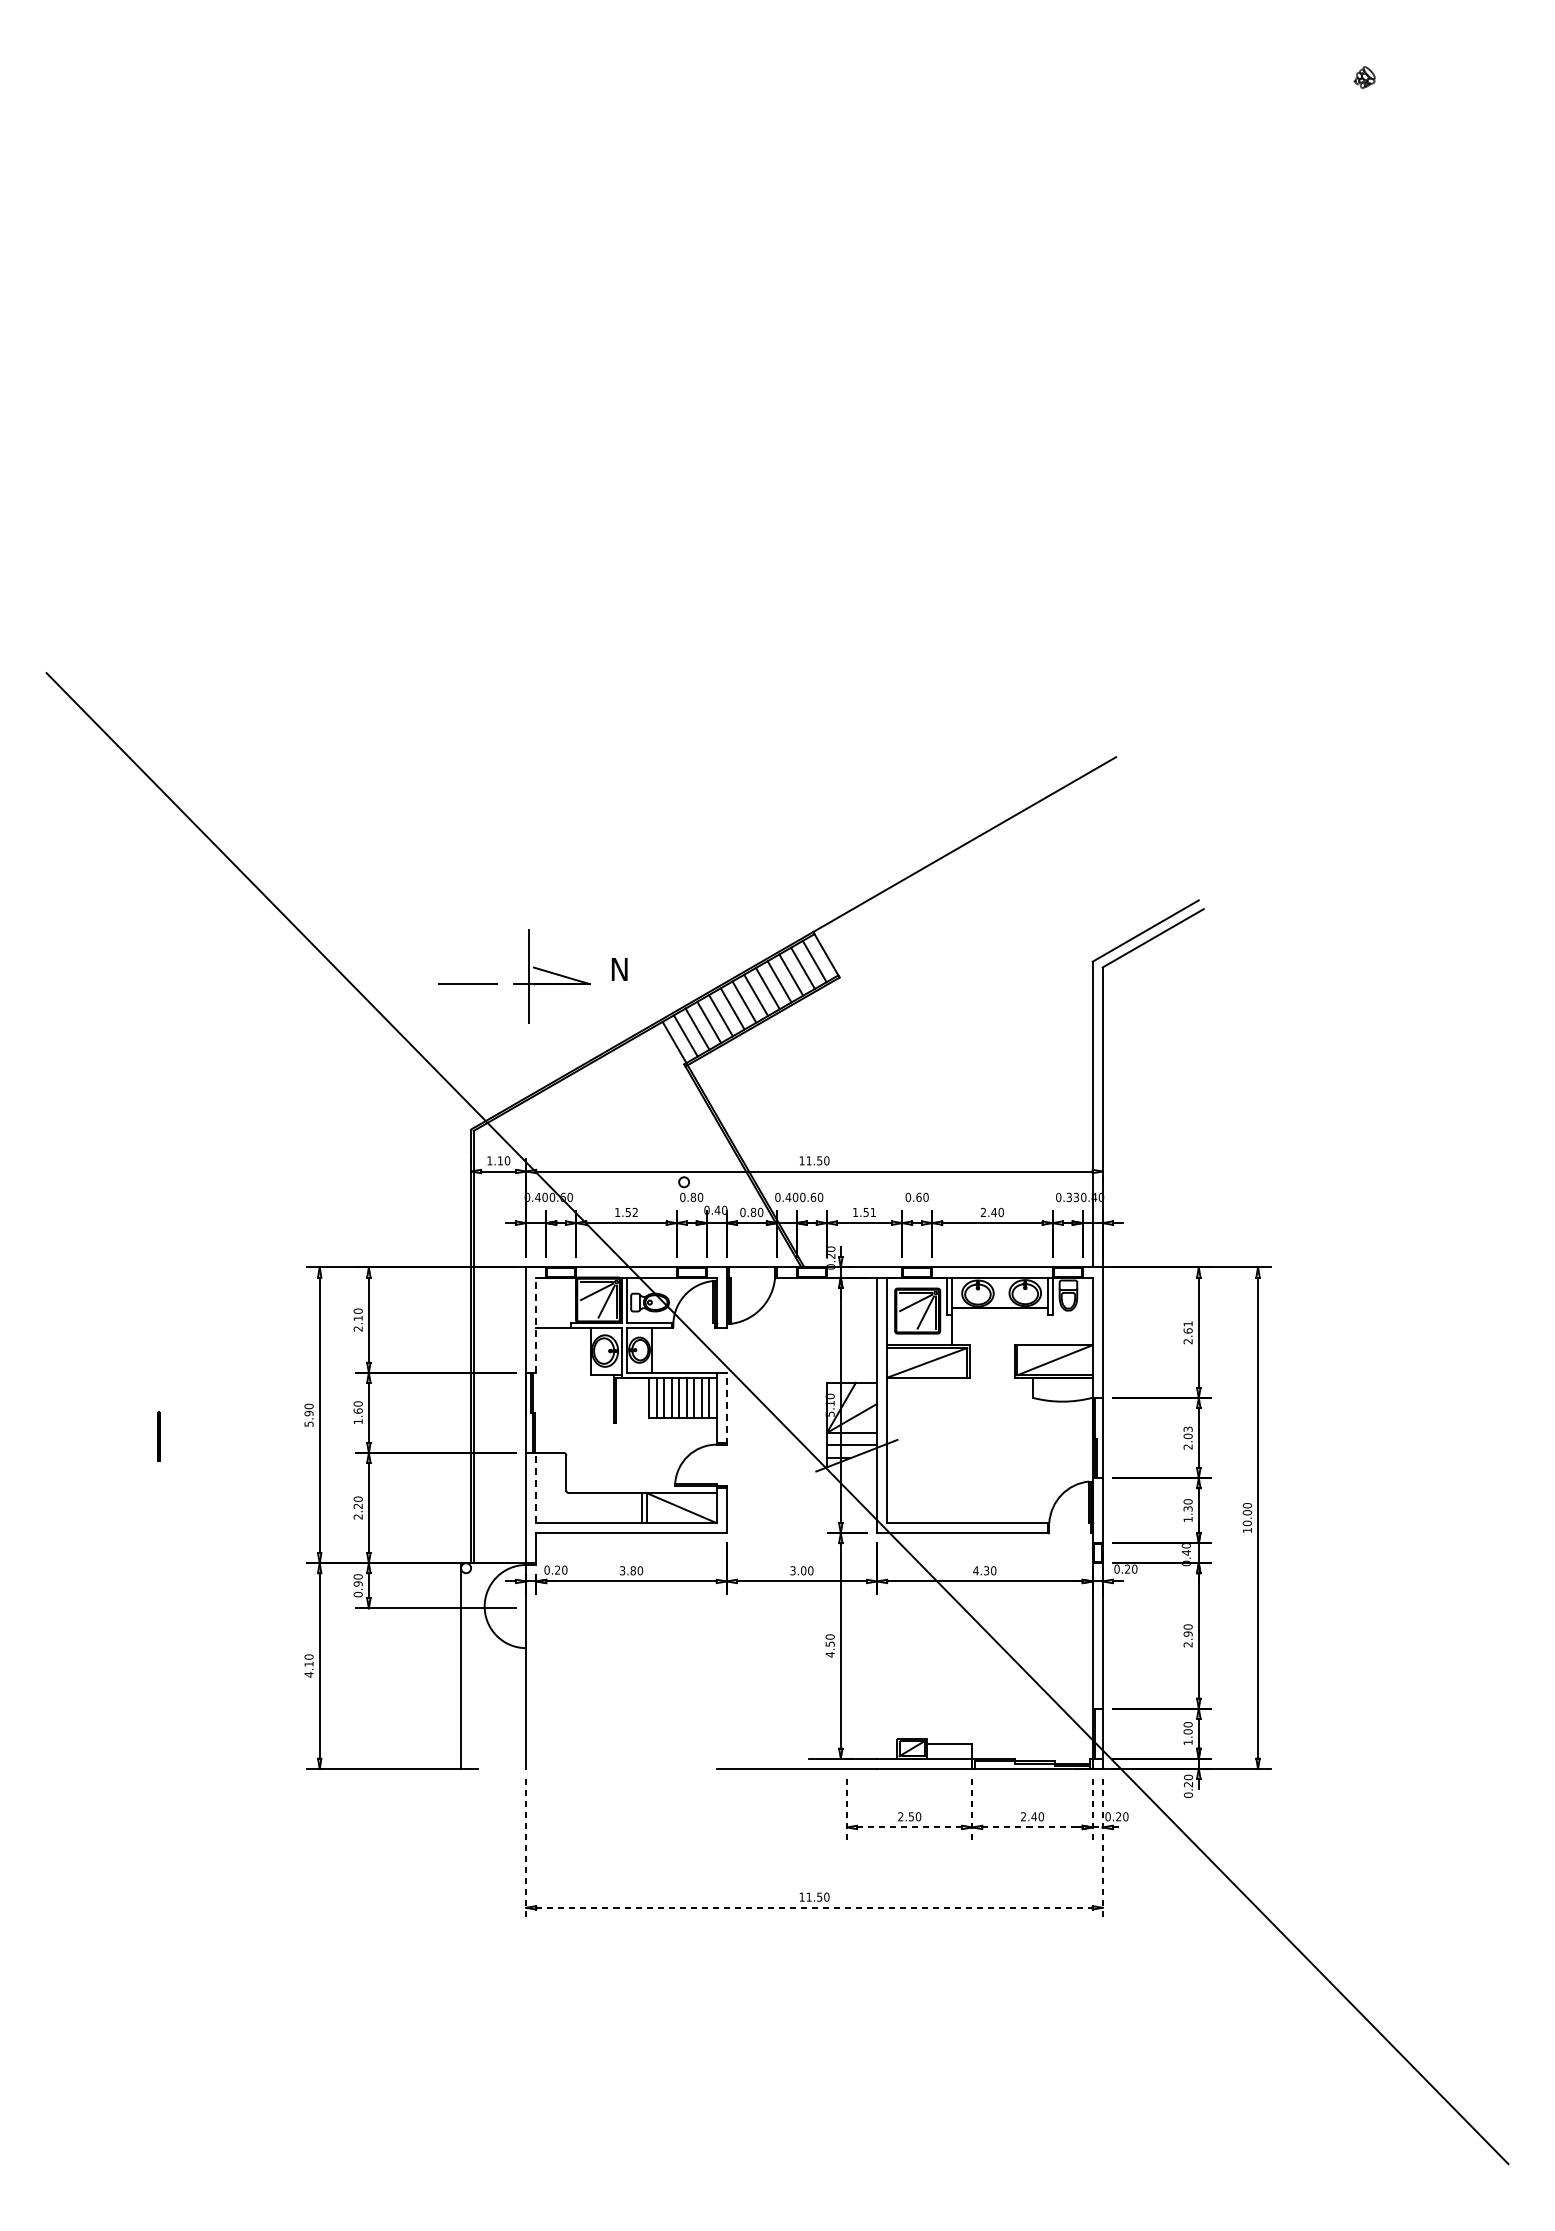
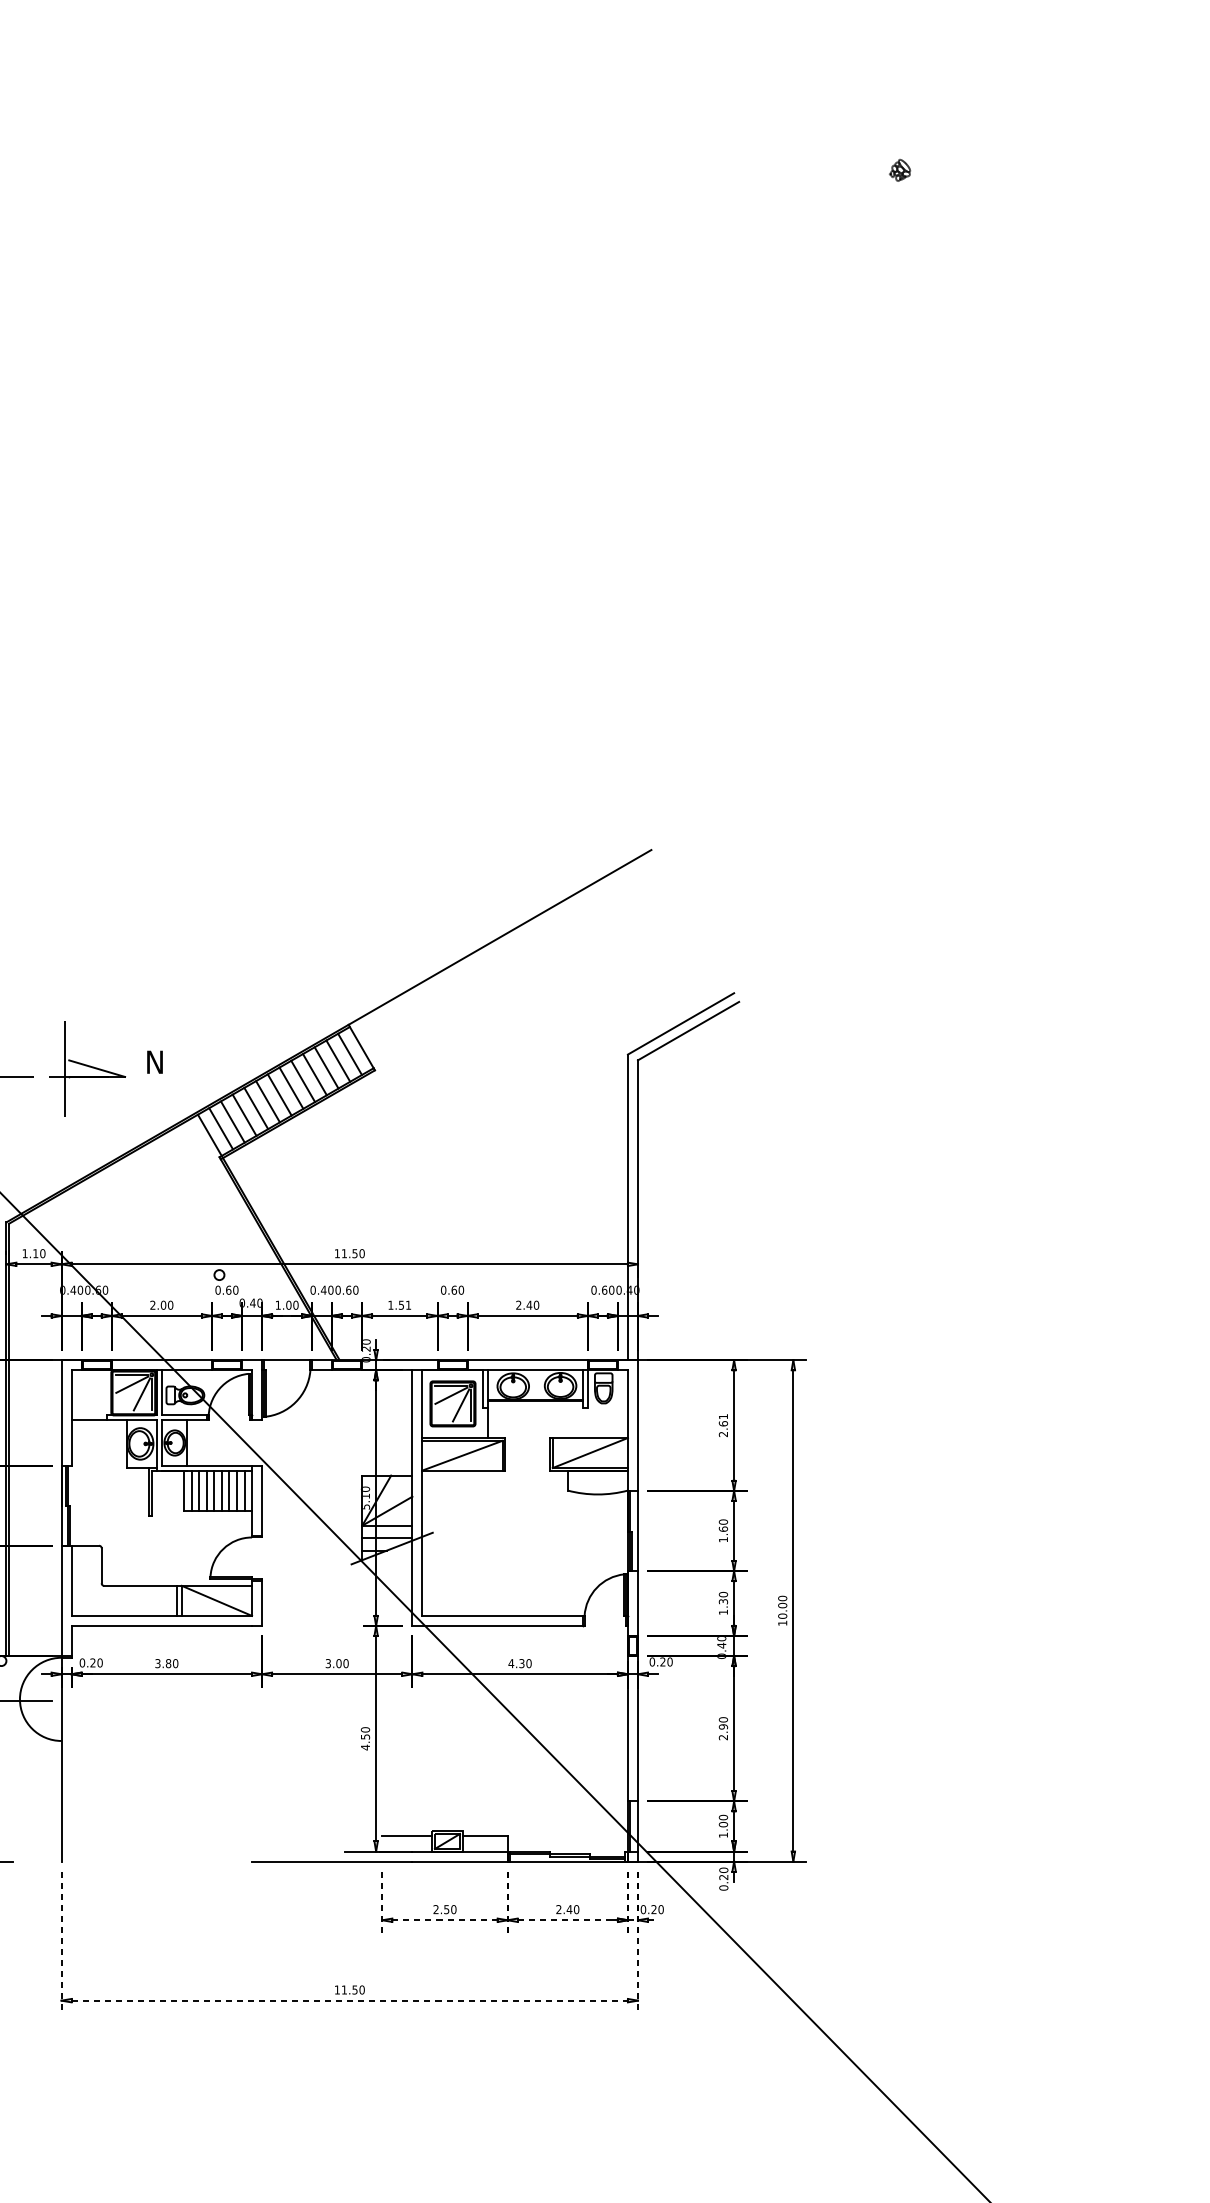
text: (693, 1196) -> (228, 1289), 0.80 -> 0.60
text: (1072, 1196) -> (607, 1289), 0.33 -> 0.60
text: (748, 1211) -> (283, 1304), 0.80 -> 1.00
text: (626, 1212) -> (161, 1305), 1.52 -> 2.00
line: (536, 1325) -> (71, 1418), dashed -> solid
line: (726, 1408) -> (261, 1501), dashed -> solid
text: (1187, 1437) -> (722, 1530), 2.03 -> 1.60
line: (536, 1487) -> (71, 1580), dashed -> solid
line: (872, 1743) -> (407, 1836), added

